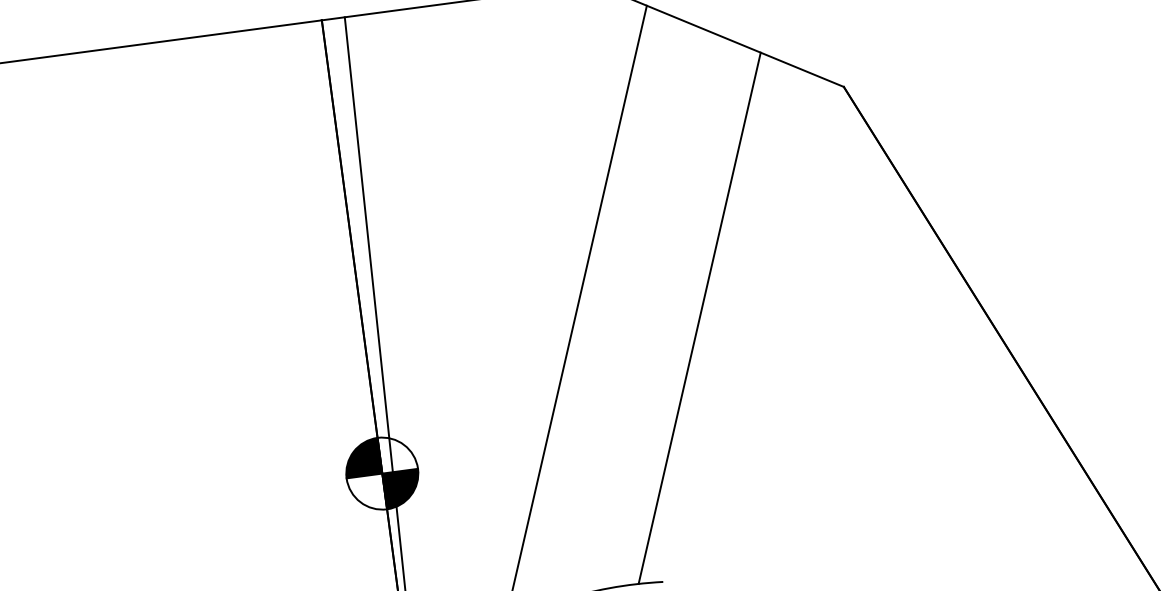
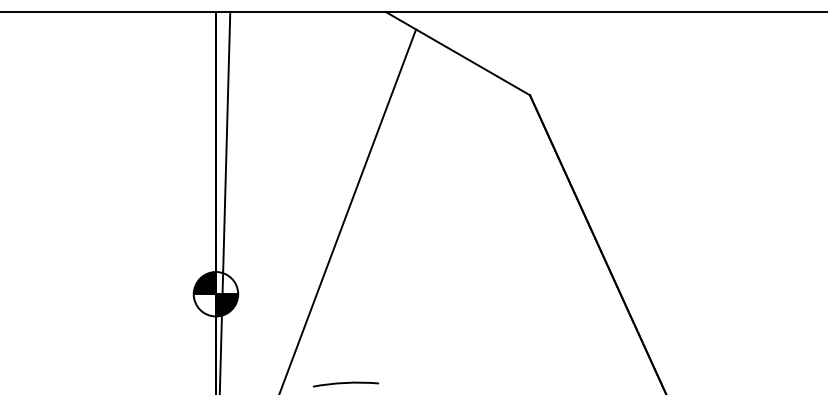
line: (698, 317) -> (422, 224), removed

